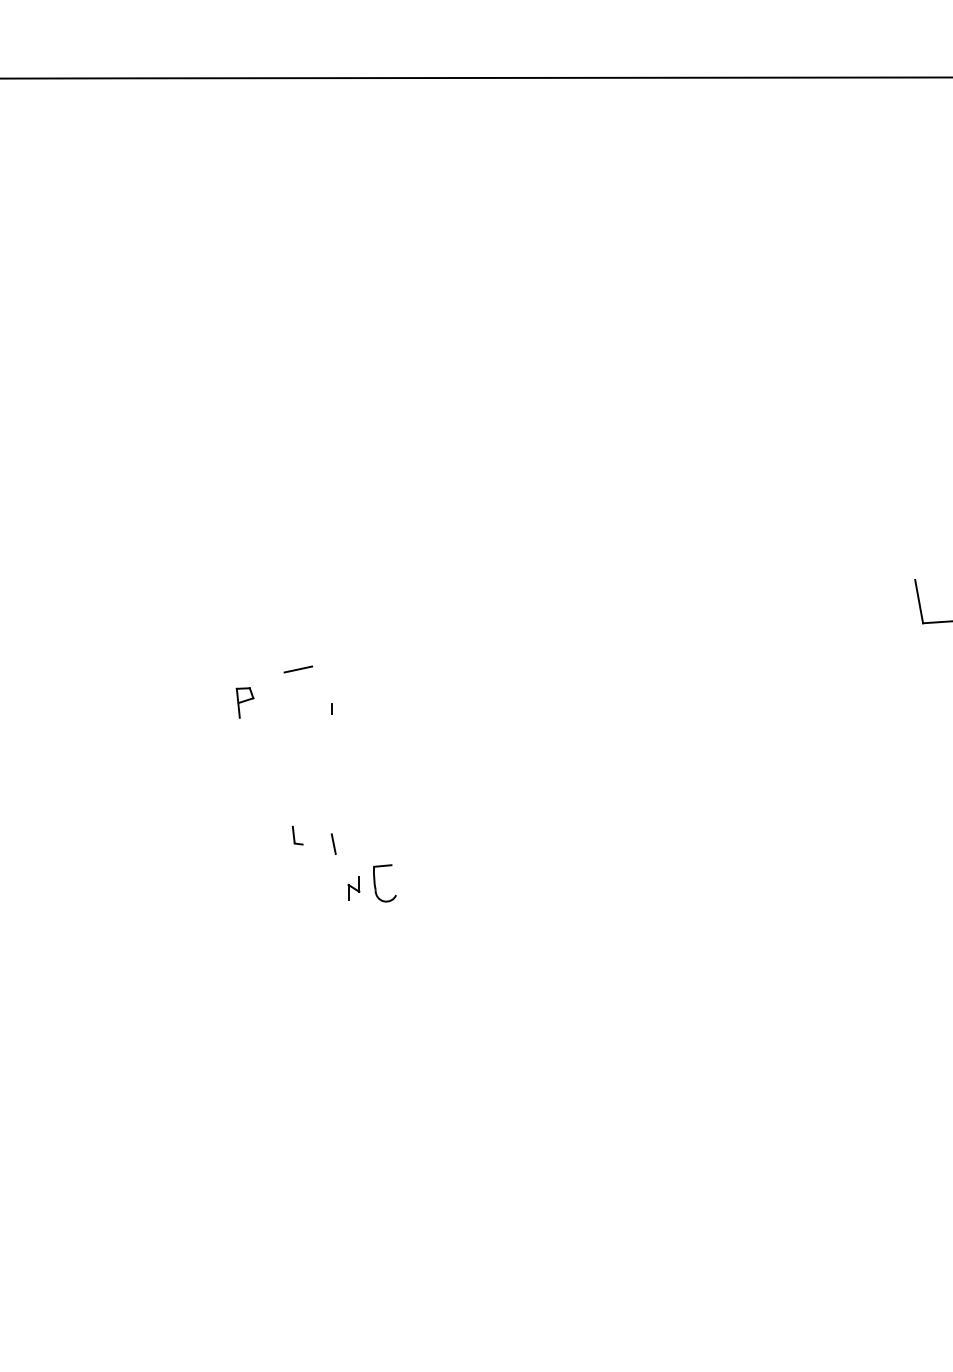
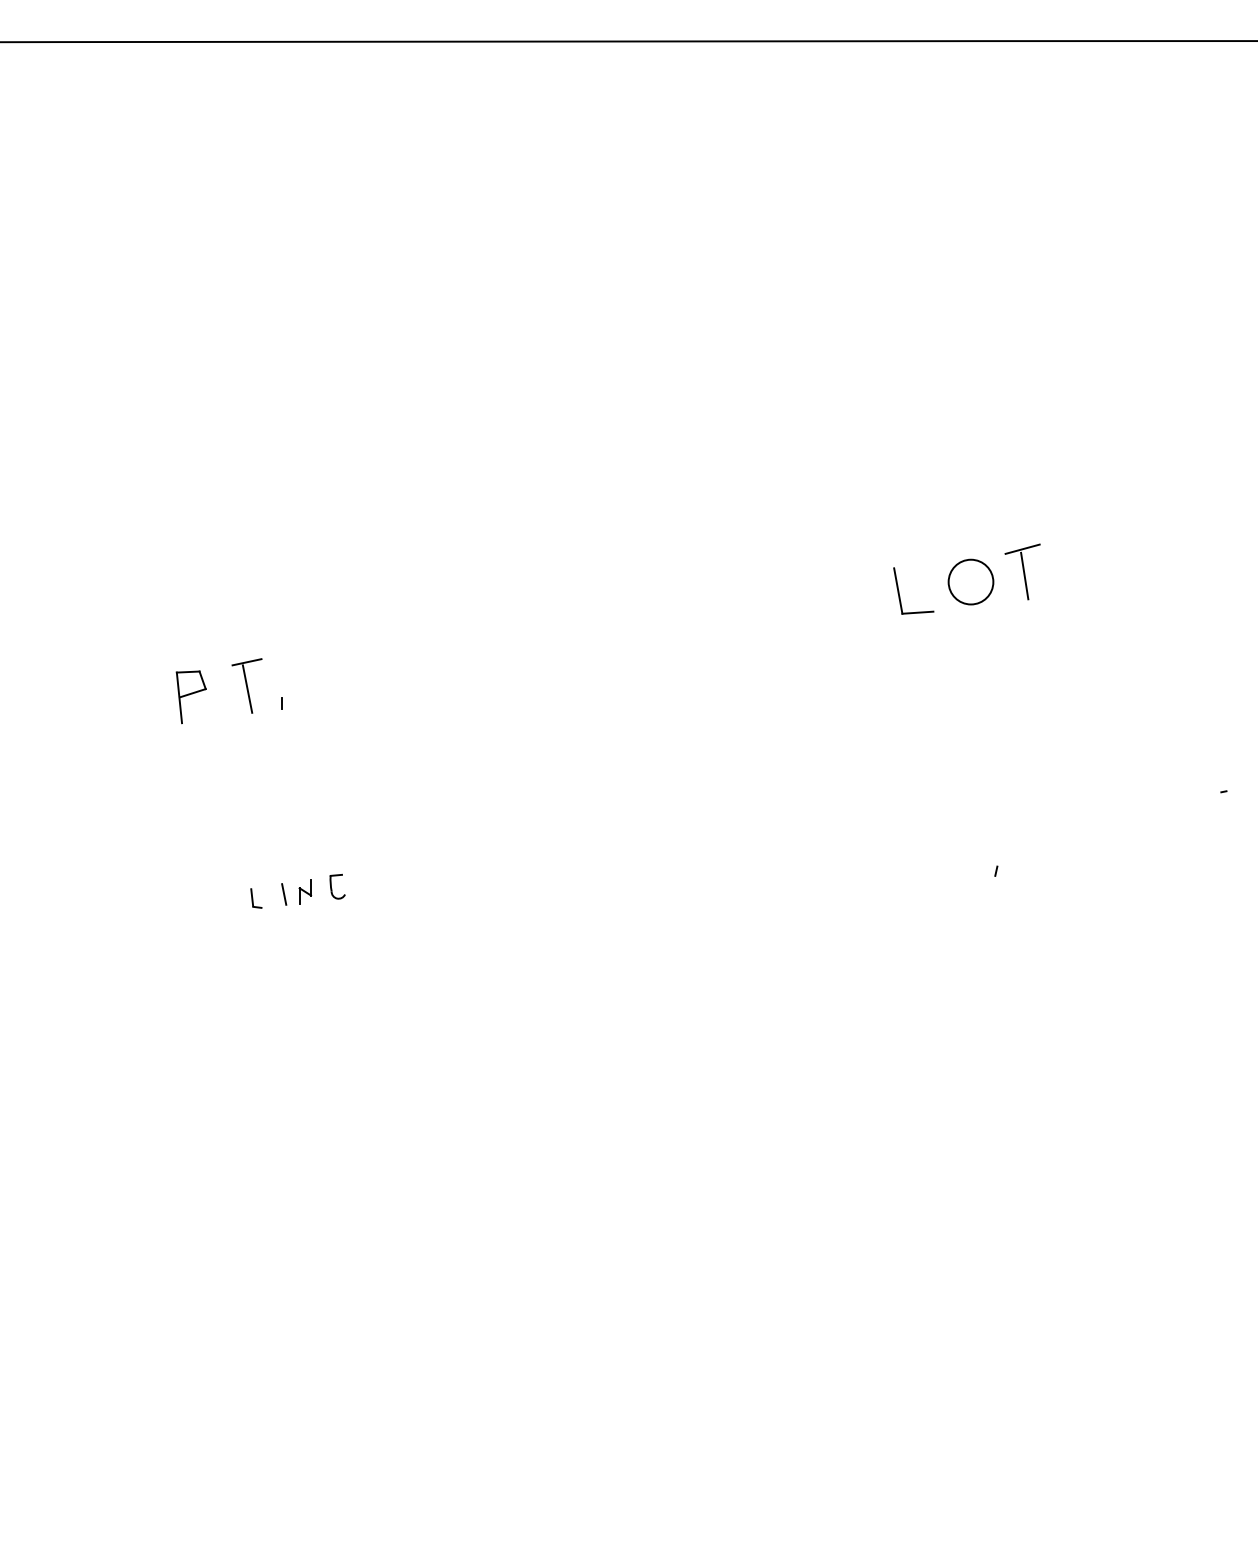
line: (298, 694) -> (247, 688), added
part: (244, 703) -> (190, 697), size x1.67
part: (297, 835) -> (256, 898), moved
line: (334, 844) -> (284, 894), moved
part: (384, 883) -> (337, 886), size x0.62

